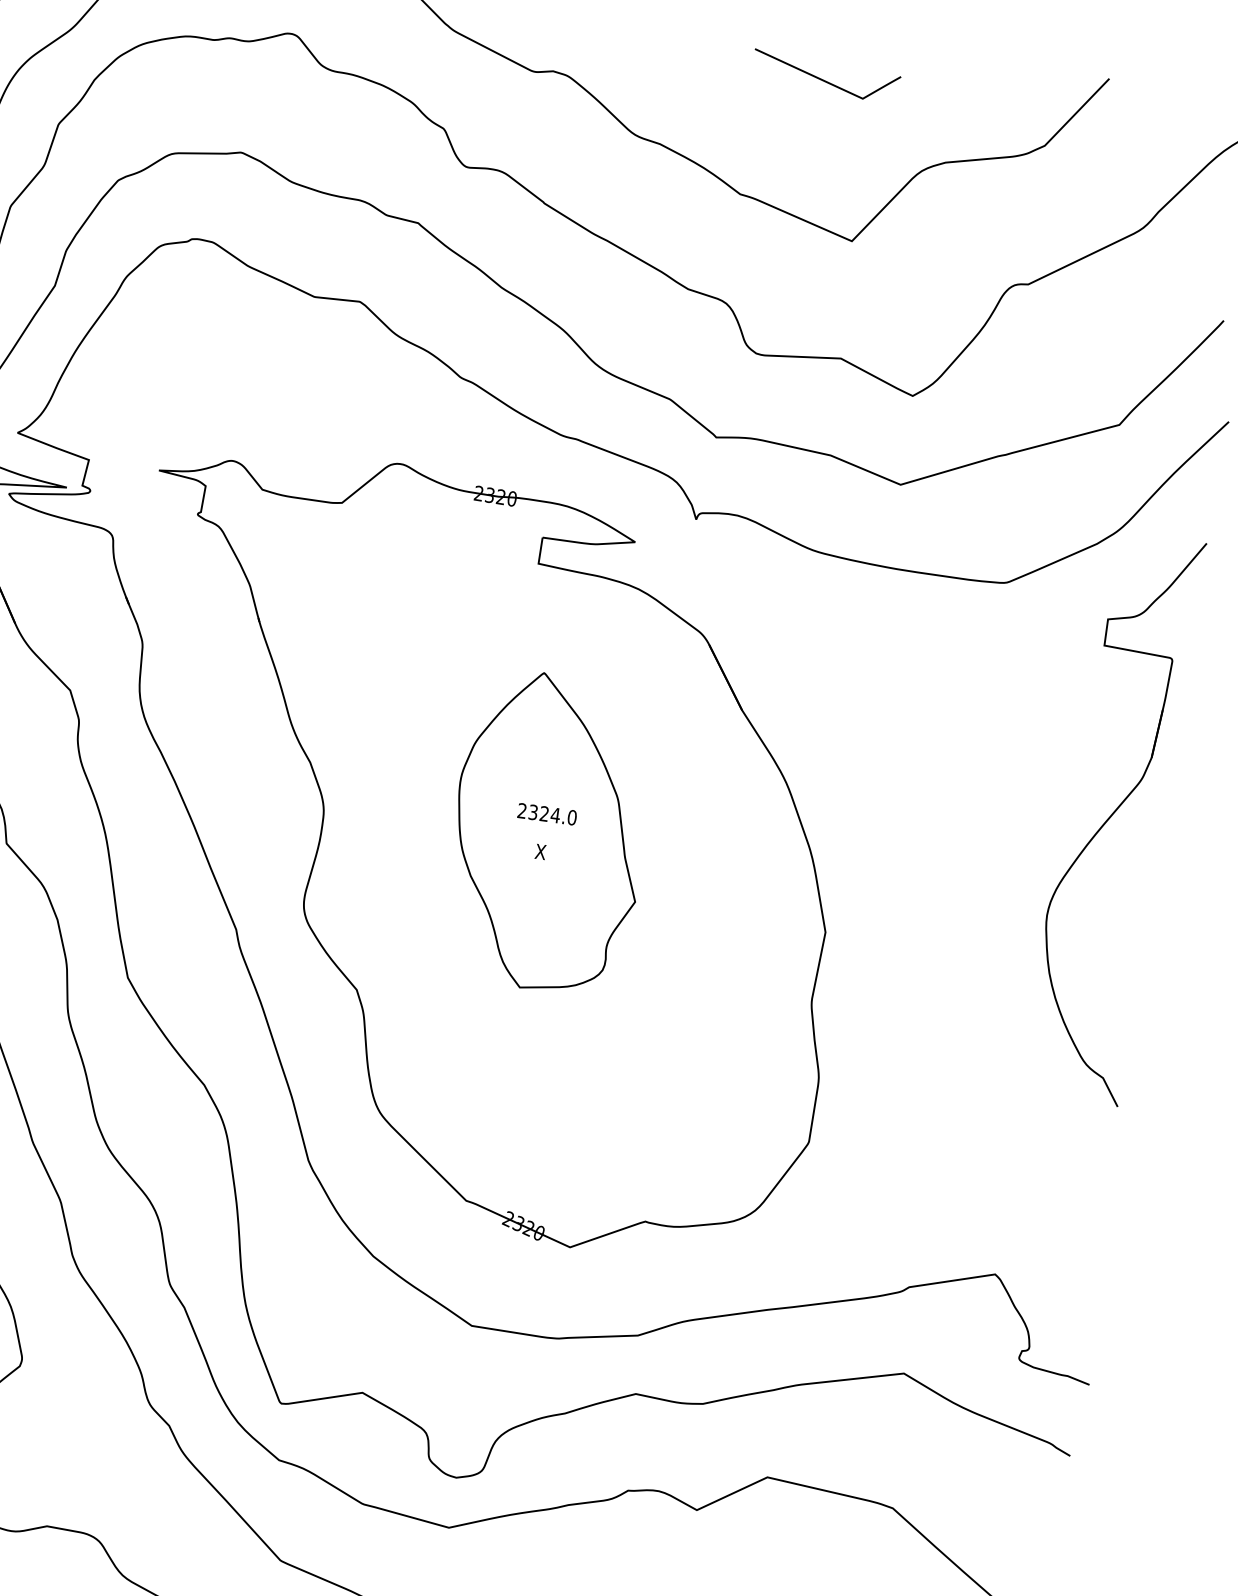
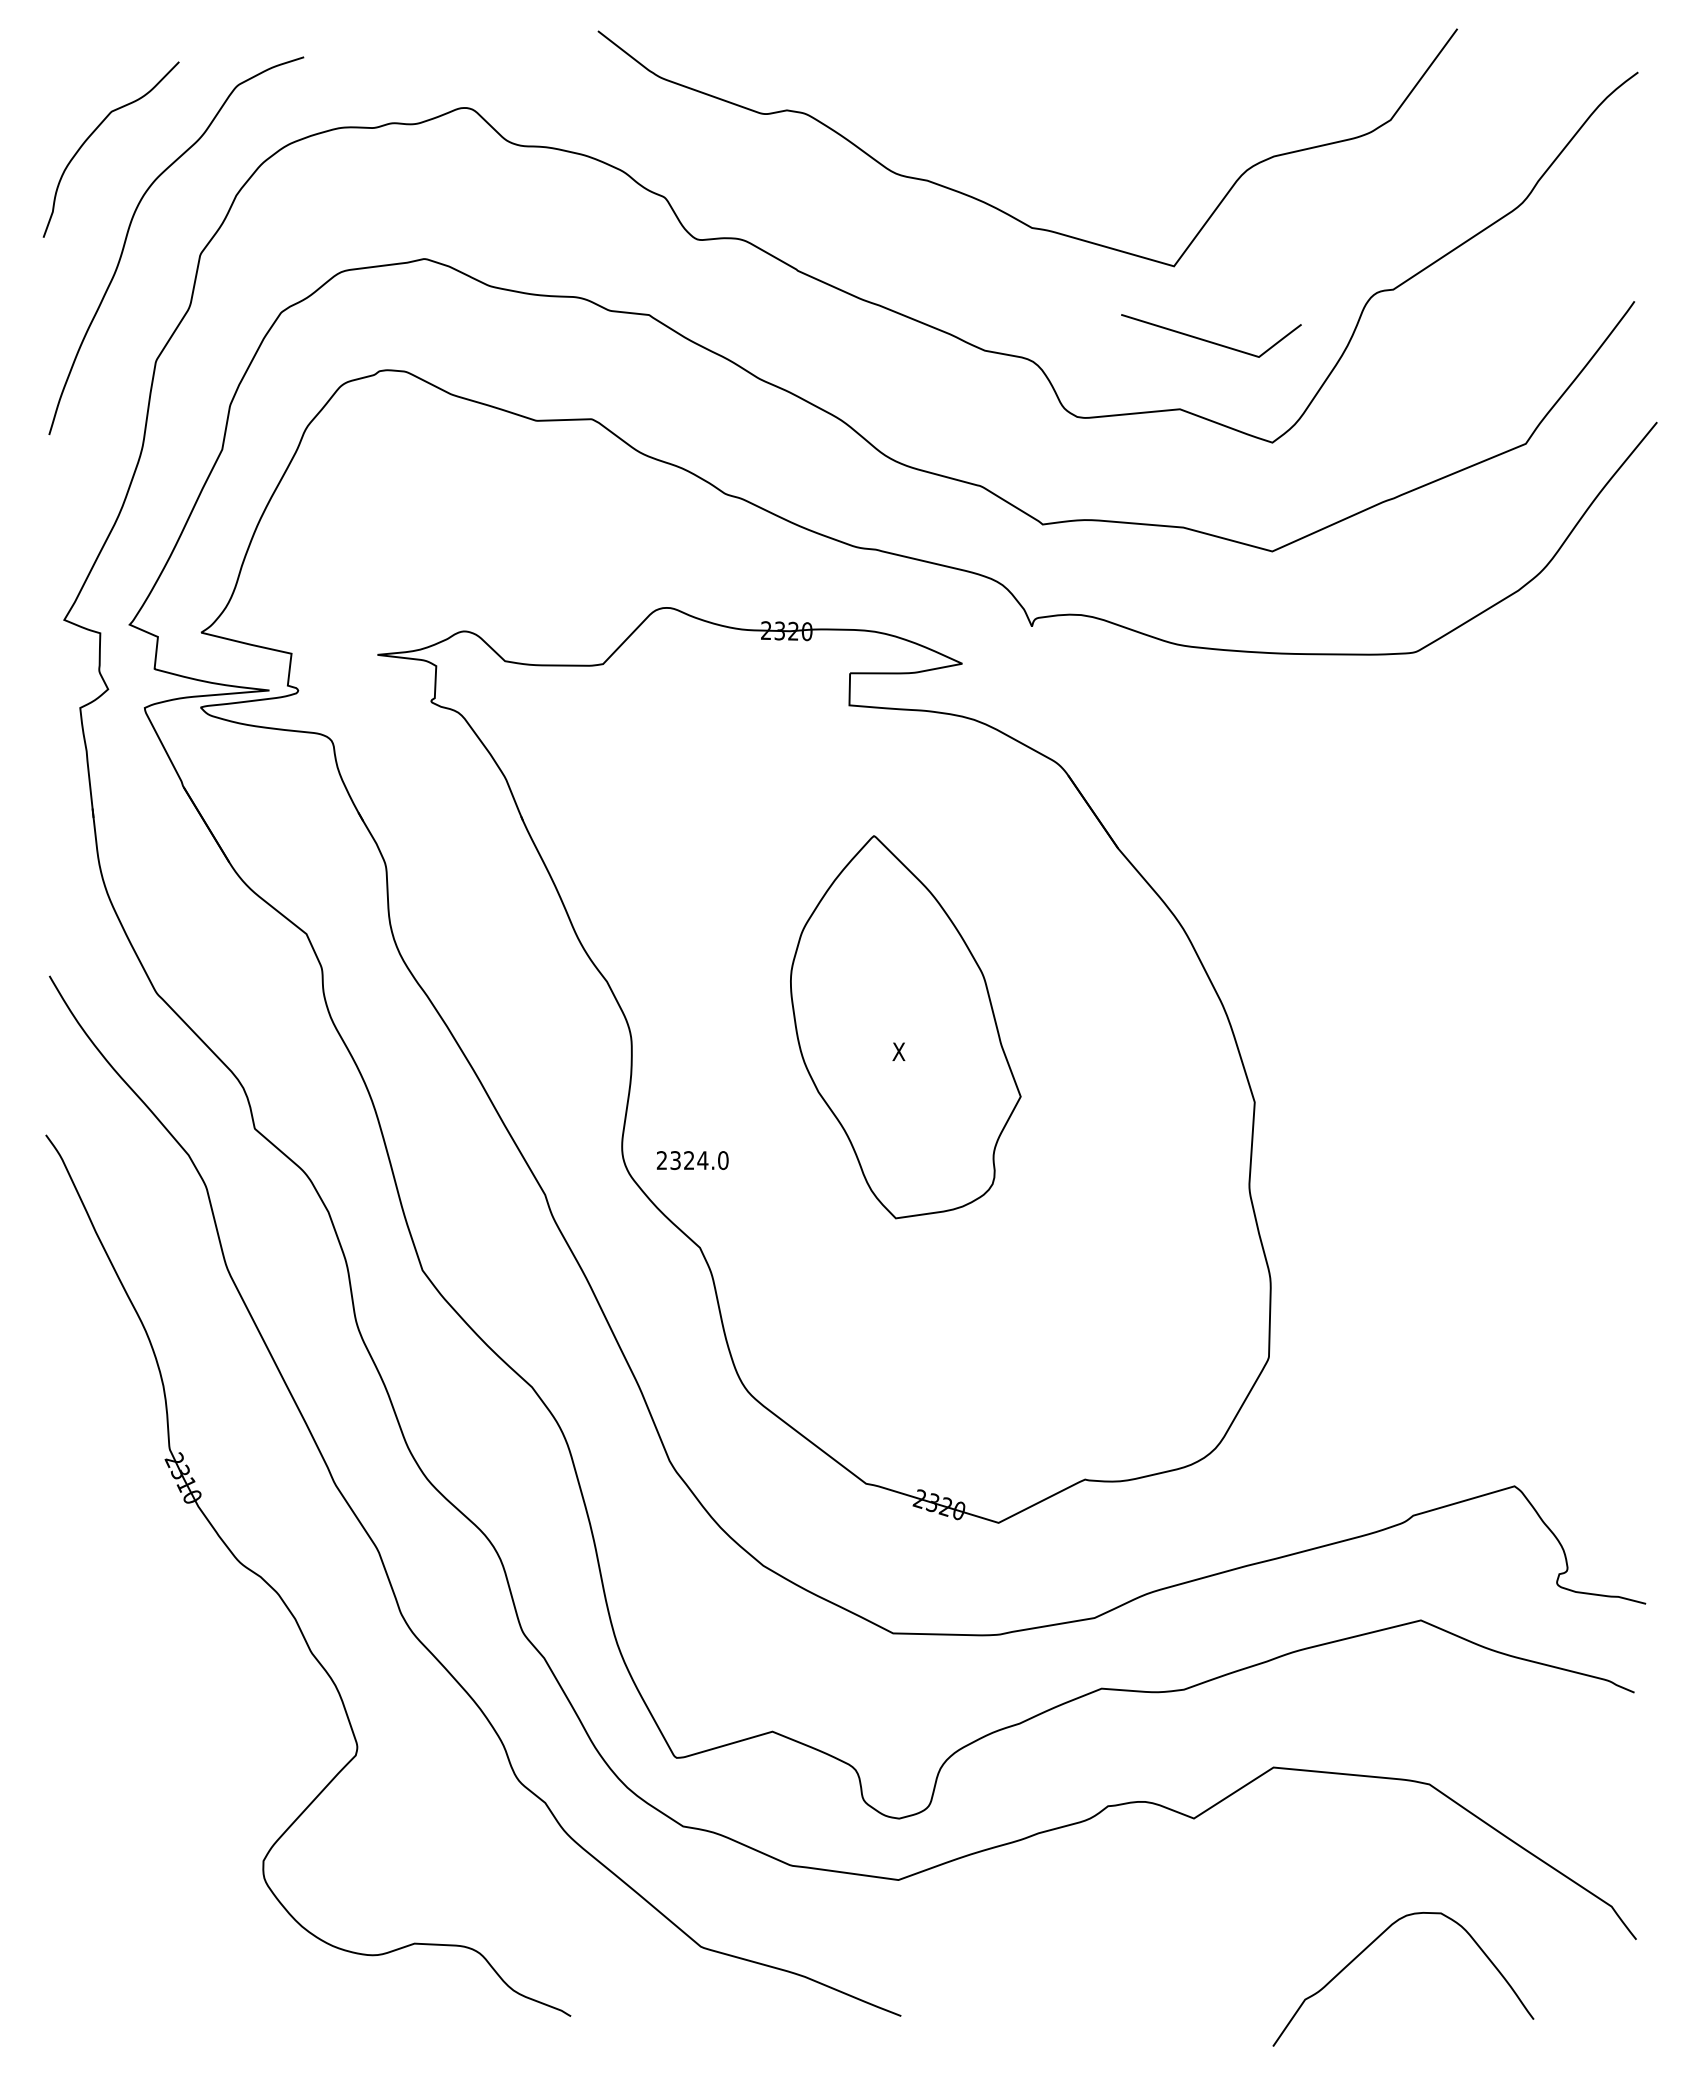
curve: (824, 79) -> (1209, 340), moved
text: (547, 814) -> (692, 1160), moved
part: (1114, 818) -> (1583, 918), removed

